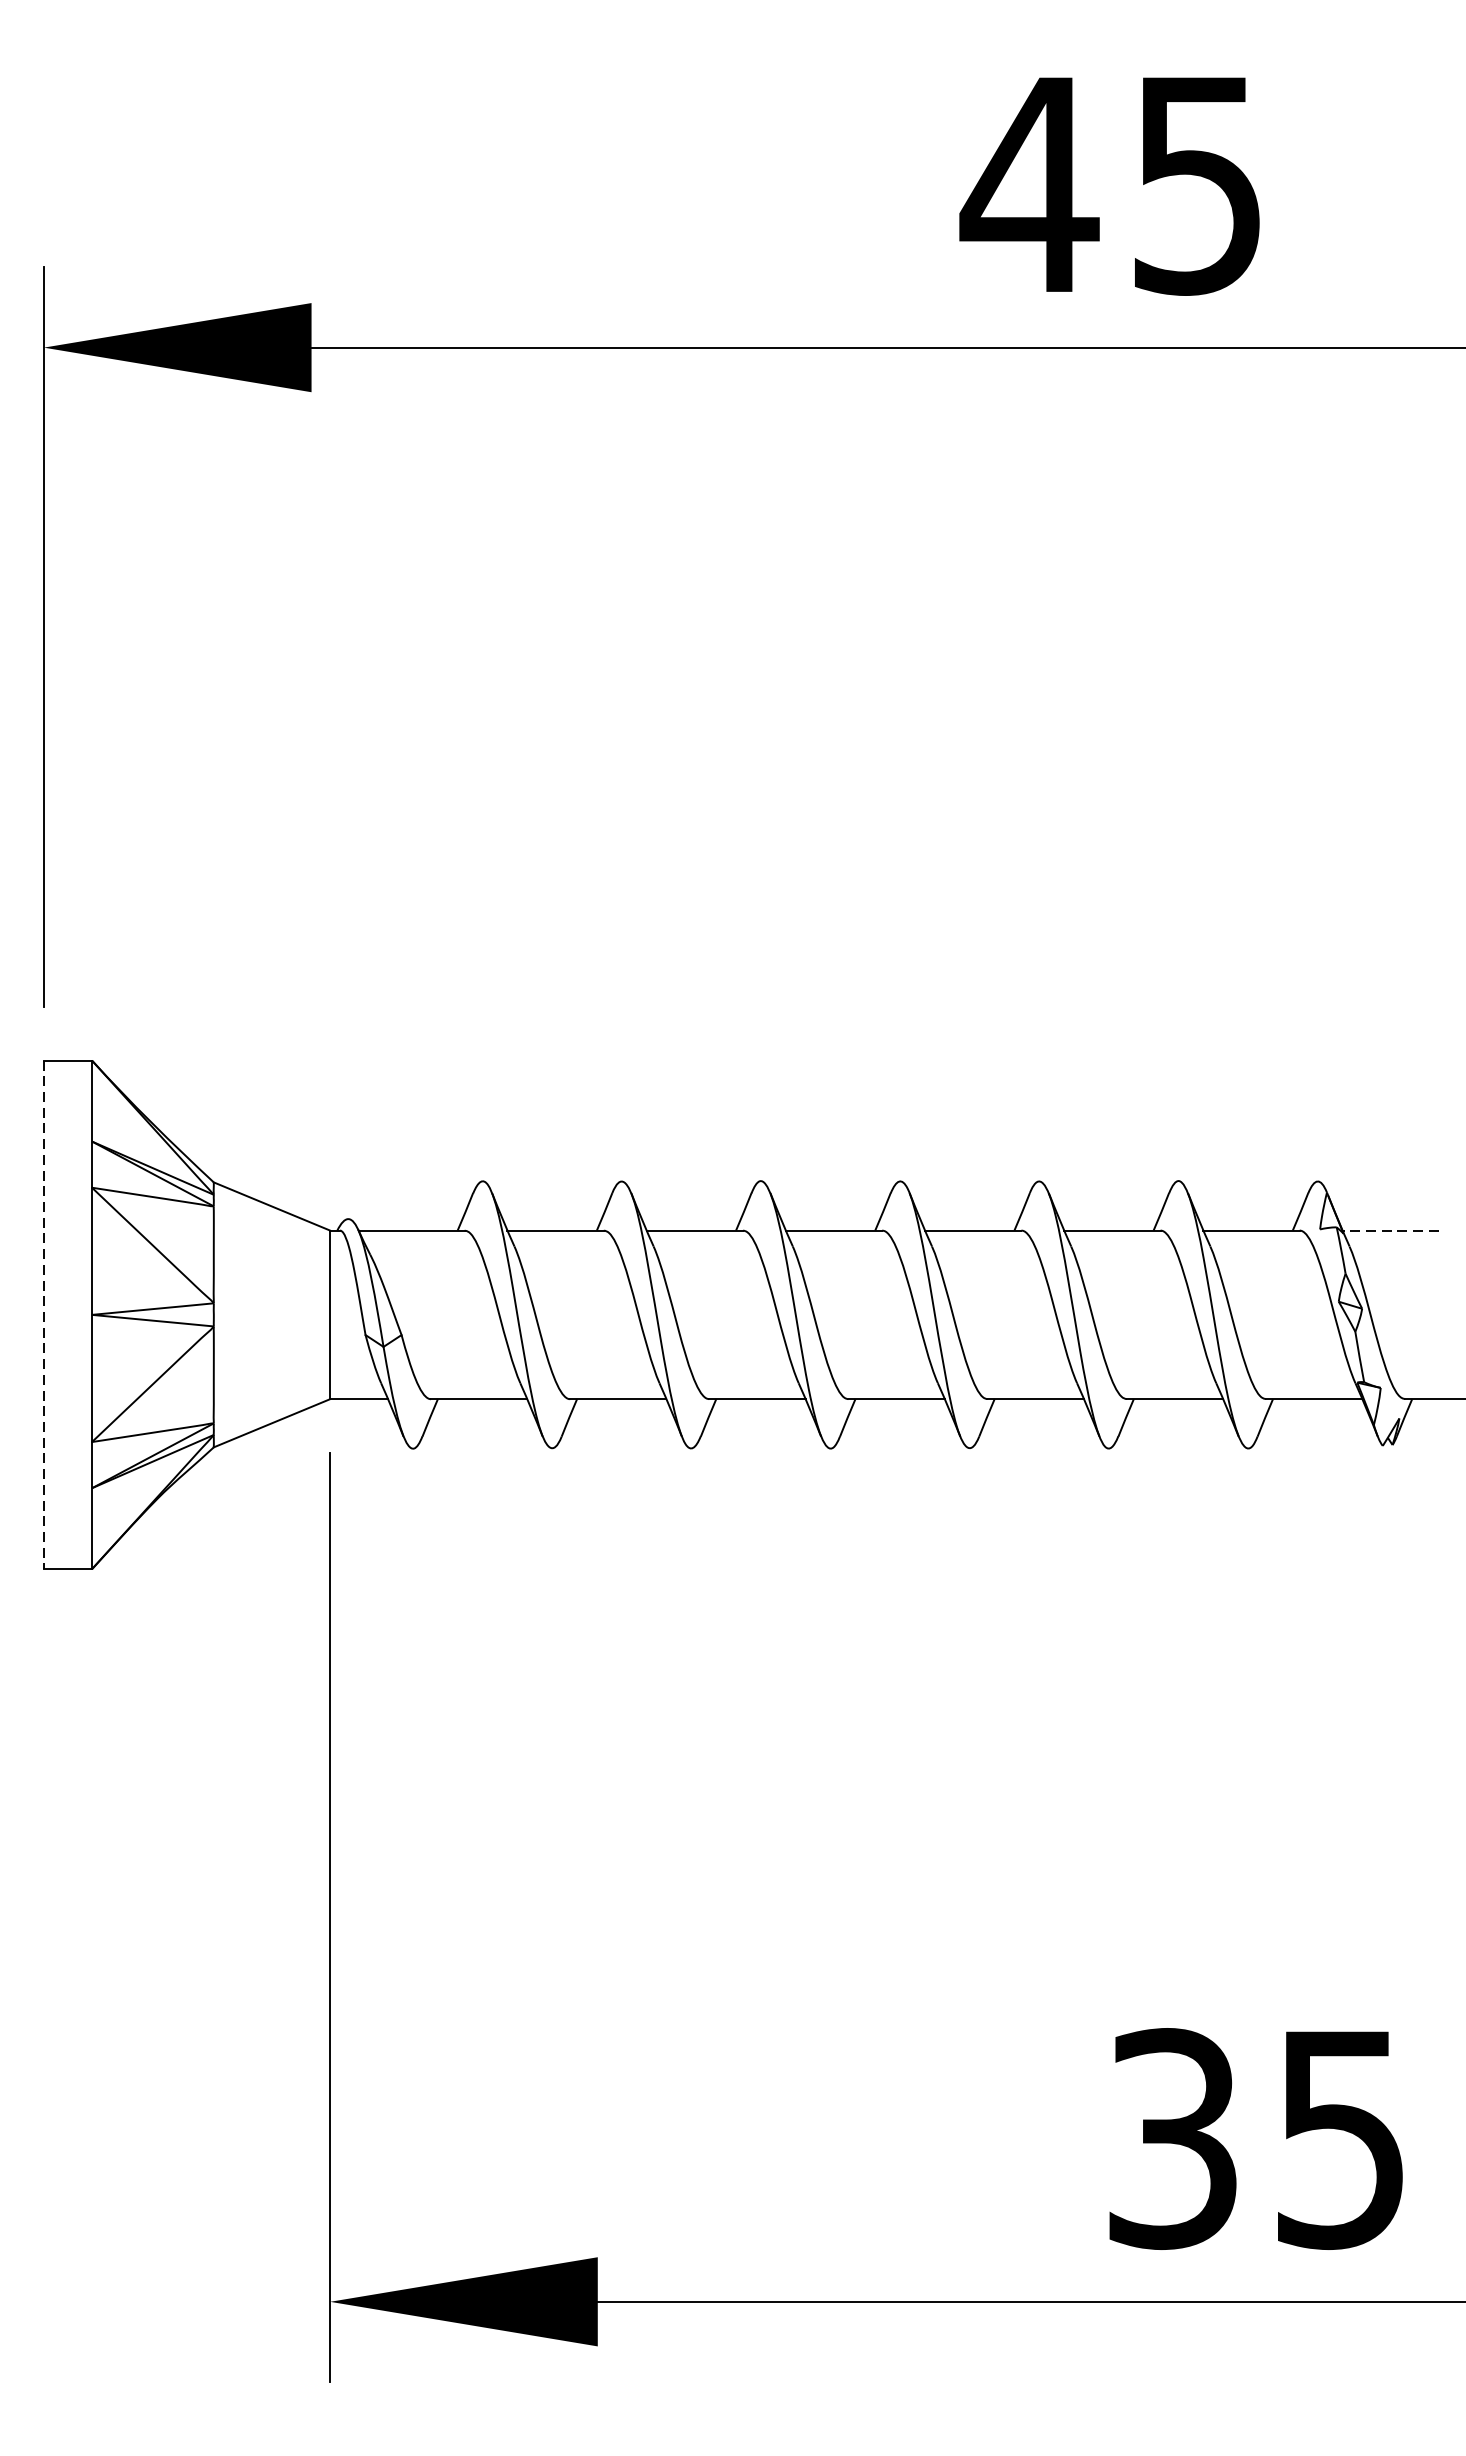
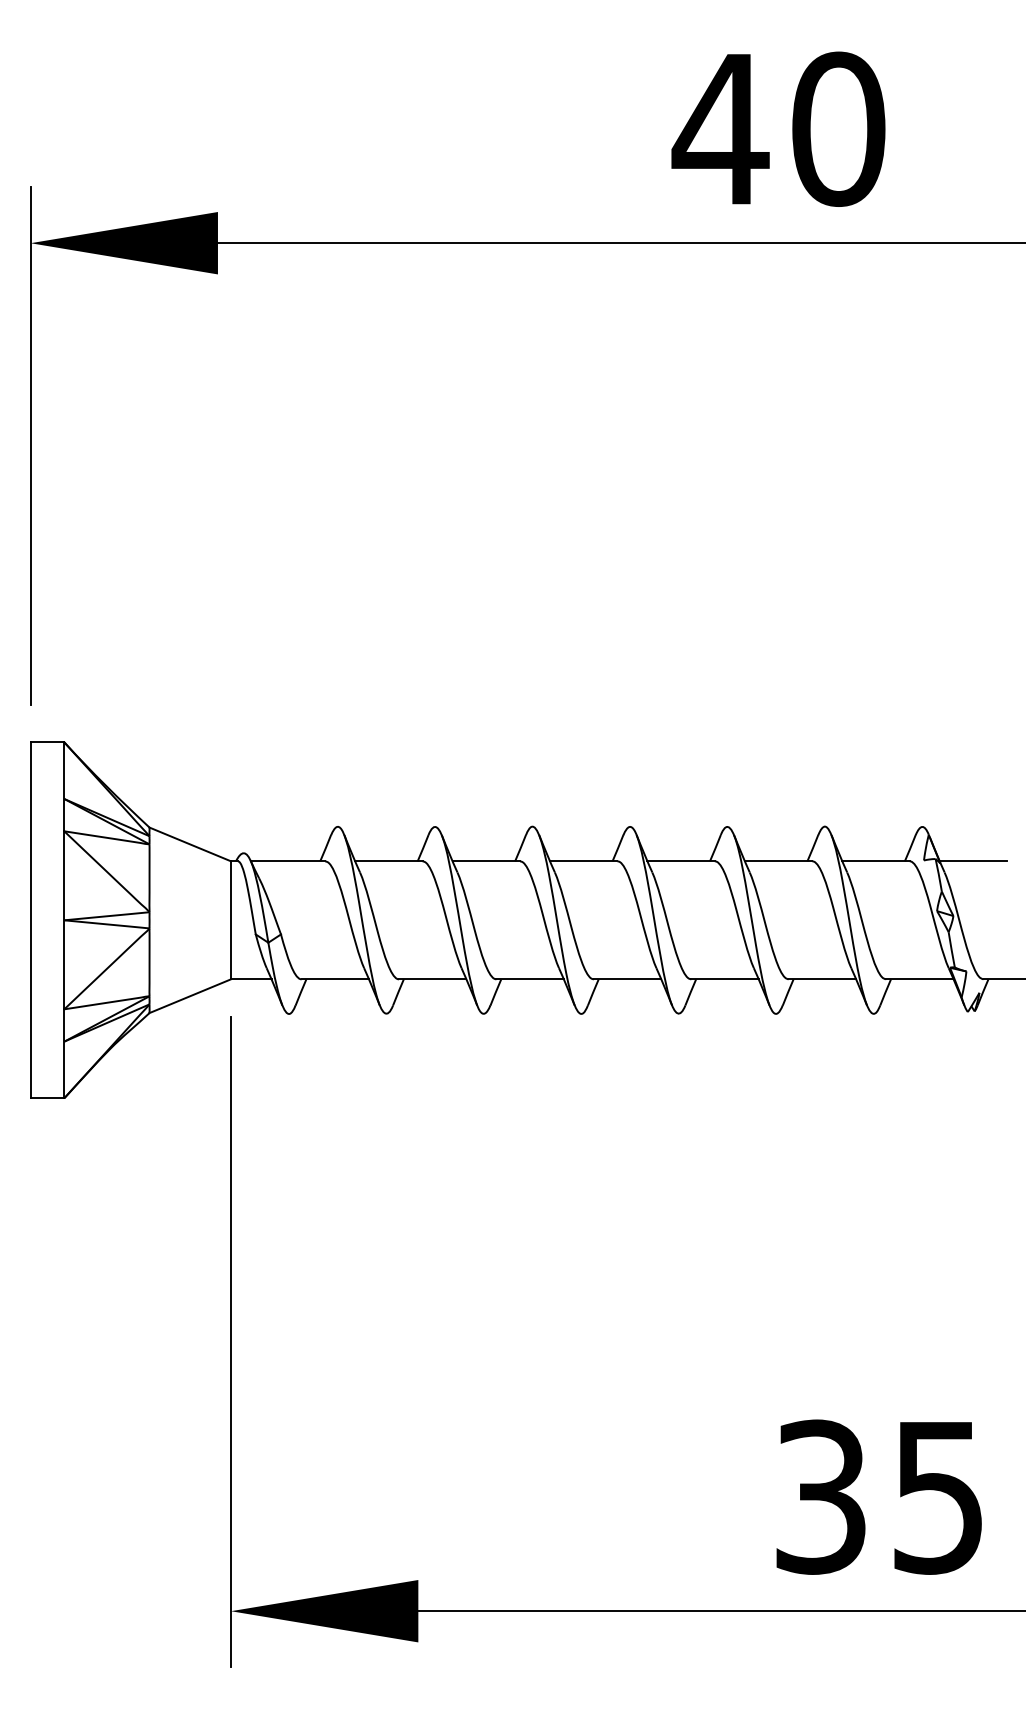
text: (1197, 183) -> (838, 128), 45 -> 40
line: (1390, 1230) -> (973, 861), dashed -> solid
line: (43, 1315) -> (30, 920), dashed -> solid

